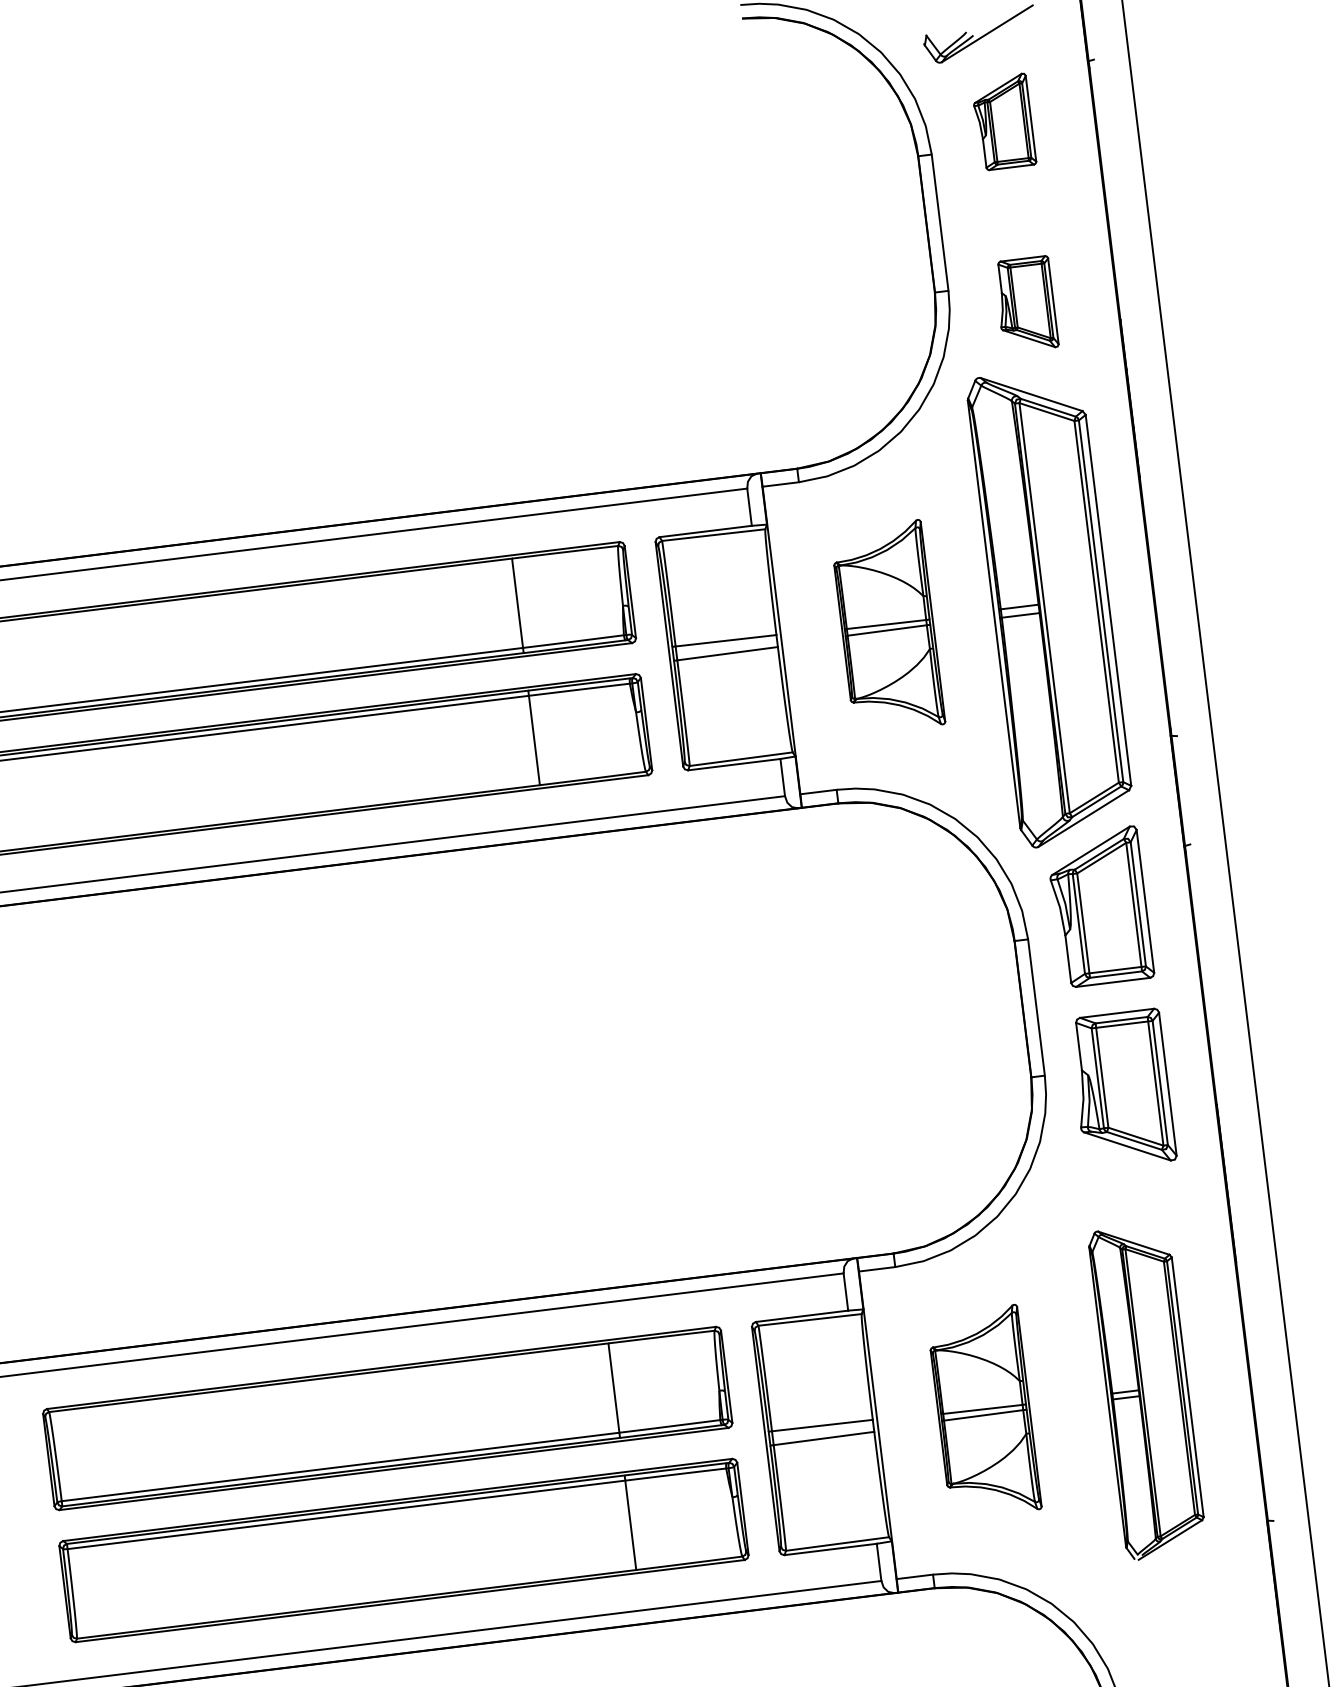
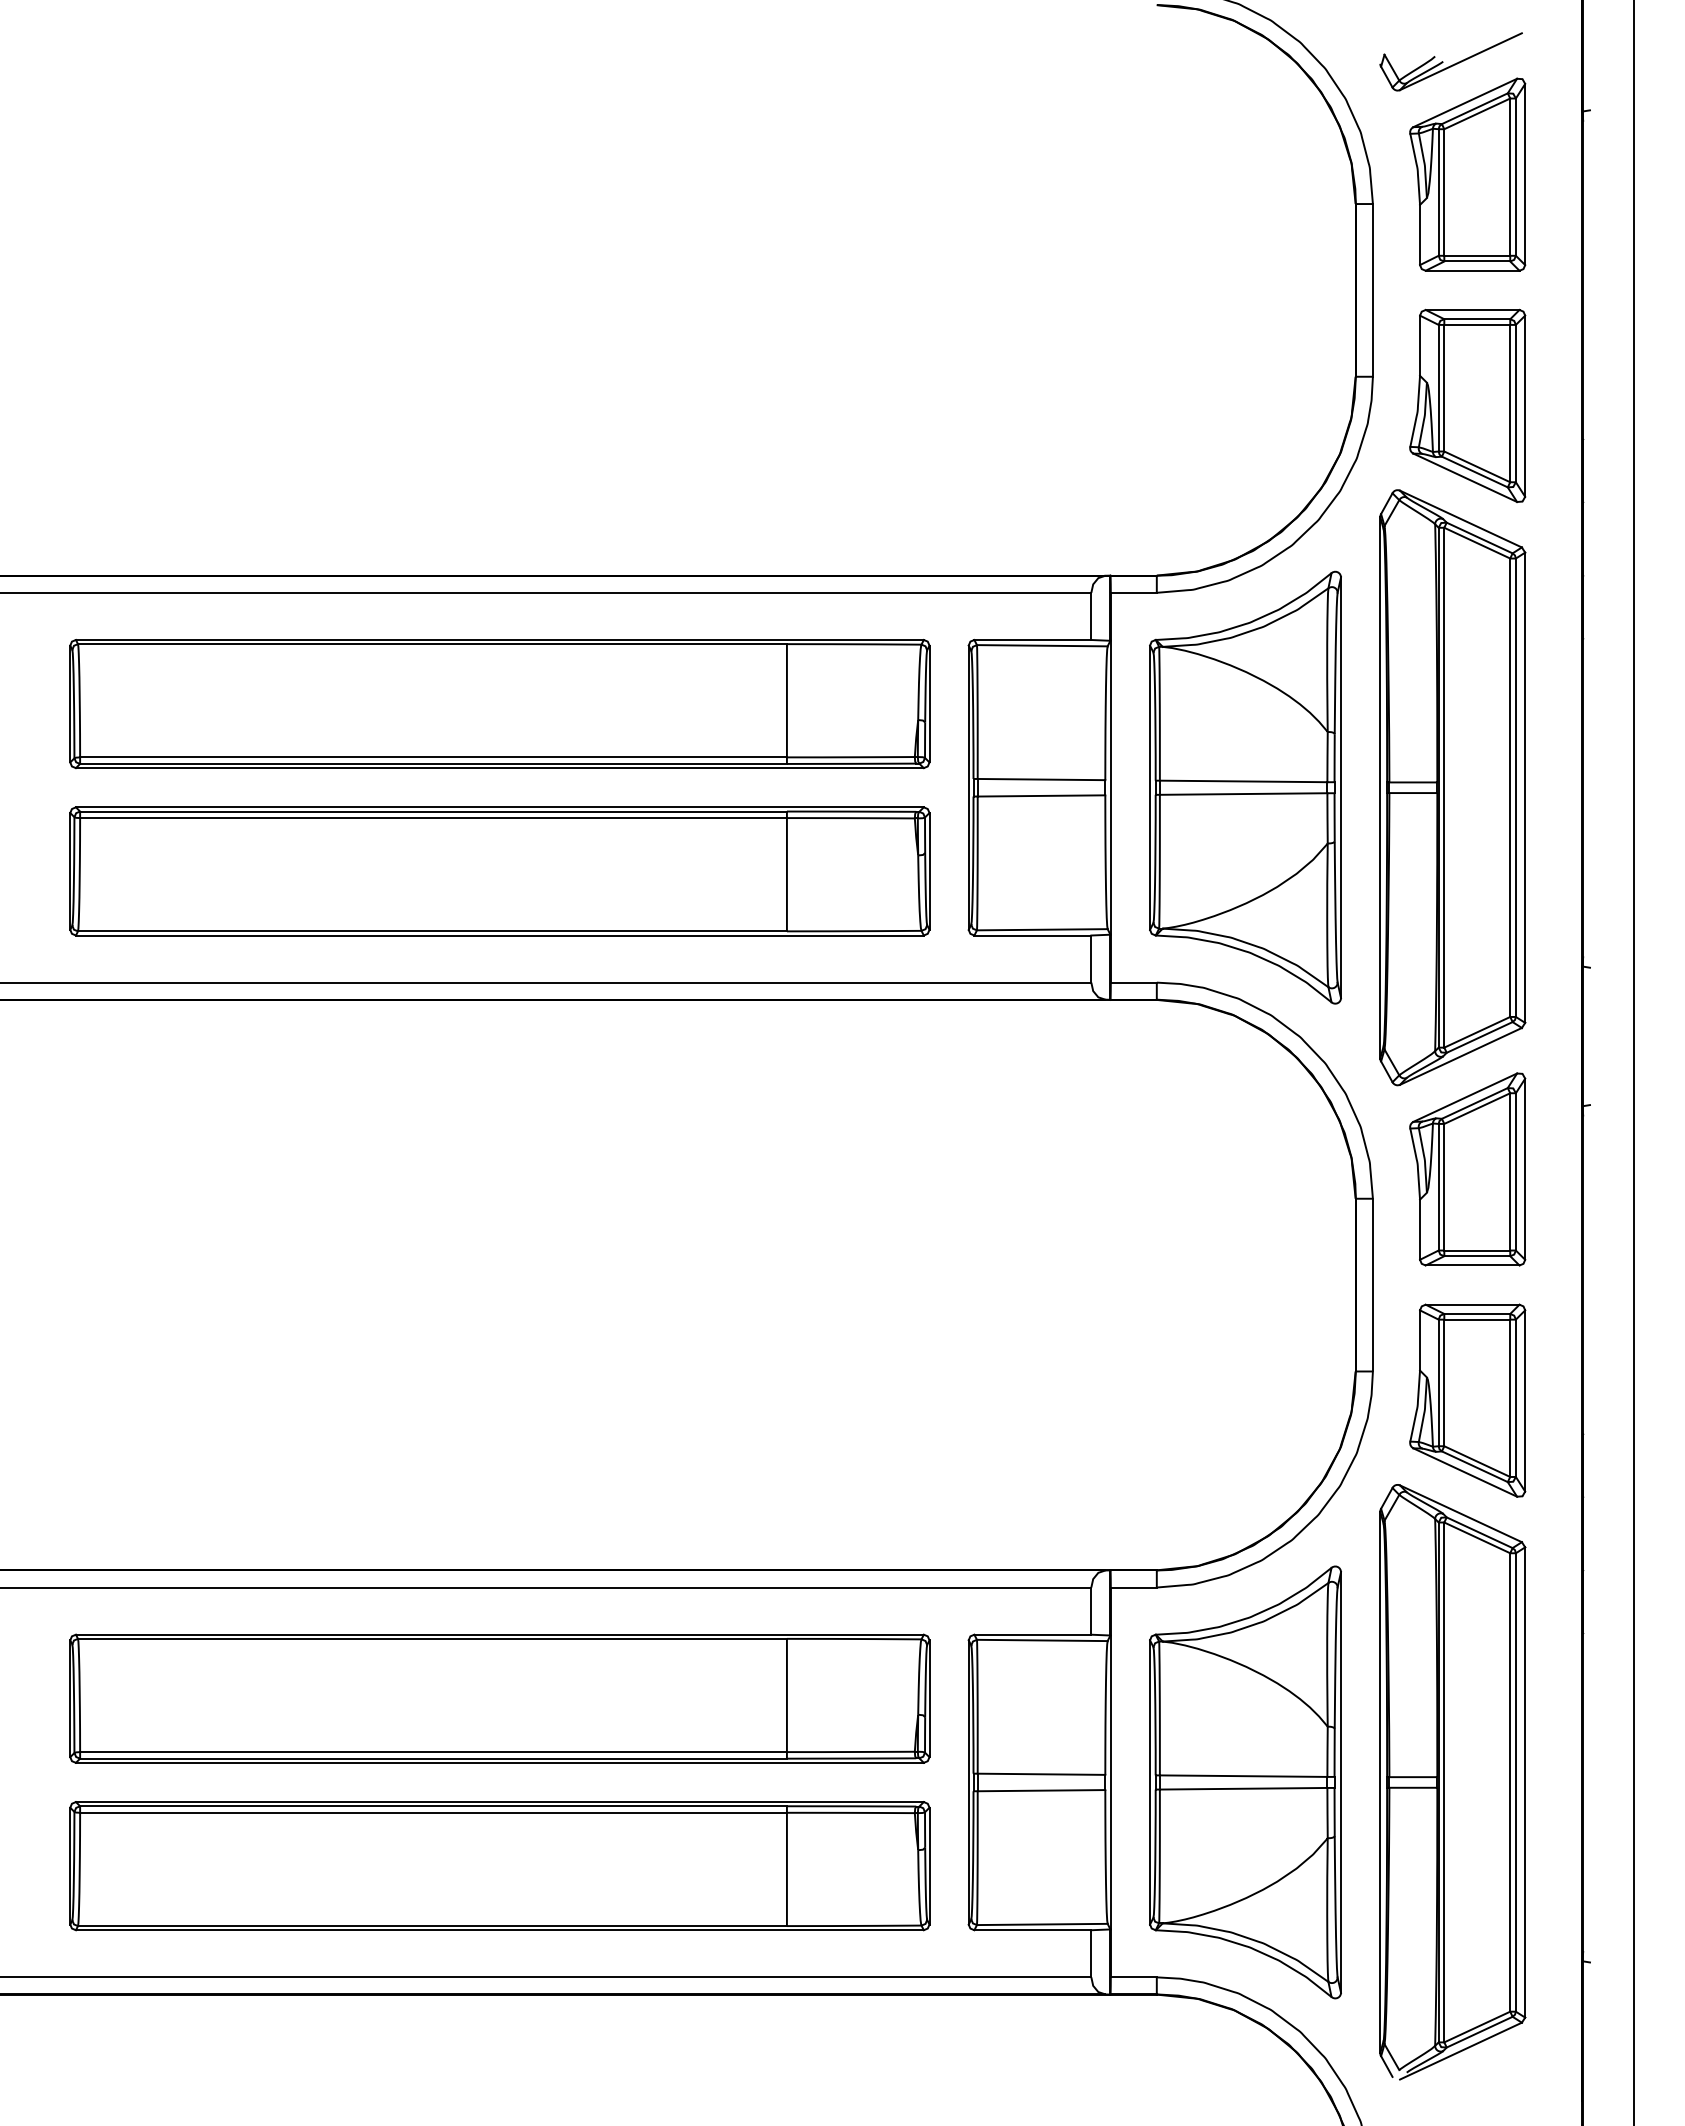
part: (1003, 122) -> (1467, 174), size x1.67
part: (1025, 304) -> (1467, 405), size x1.67
part: (887, 627) -> (1245, 787), size x1.67
part: (1147, 1392) -> (1452, 1782), size x1.43
part: (984, 1412) -> (1245, 1782), size x1.67

